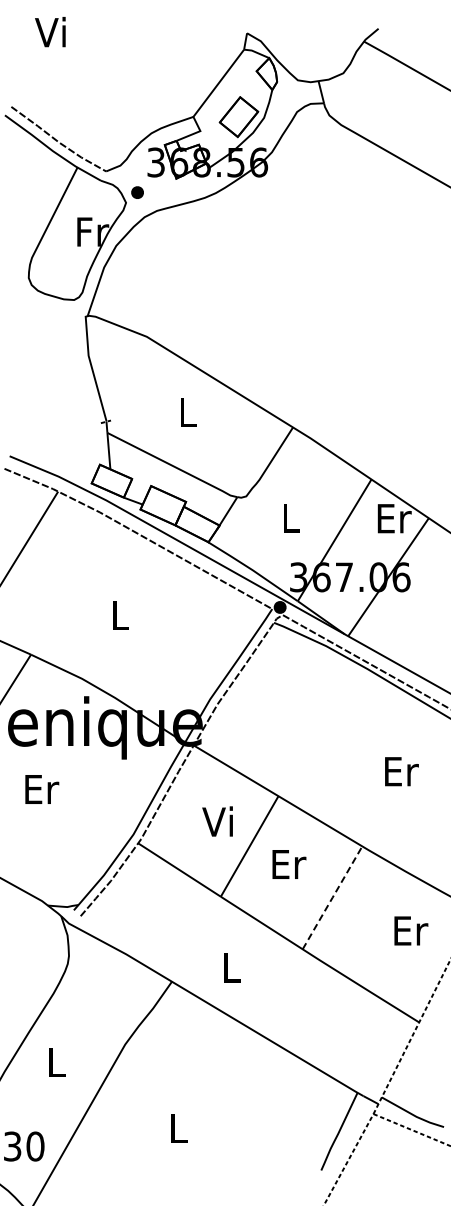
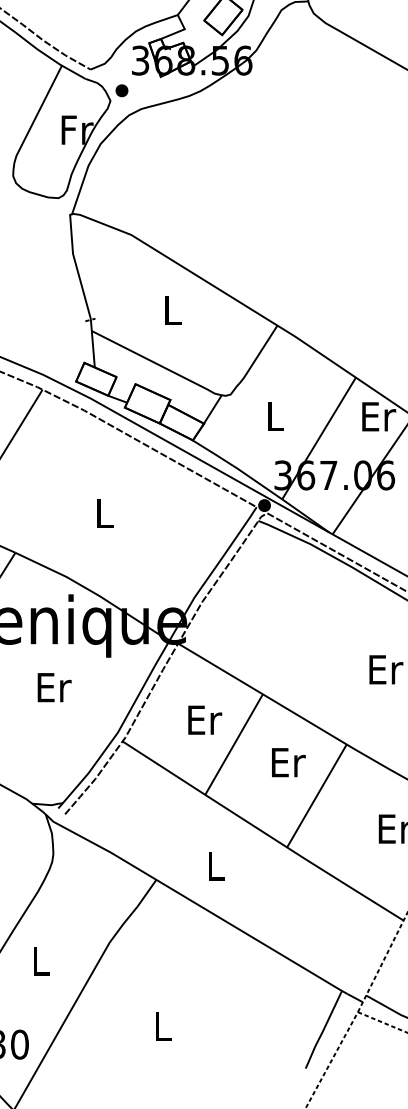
text: (42, 789) -> (54, 687), moved
text: (219, 821) -> (203, 719), Vi -> Er
text: (289, 864) -> (288, 762), moved
line: (332, 897) -> (316, 795), dashed -> solid

